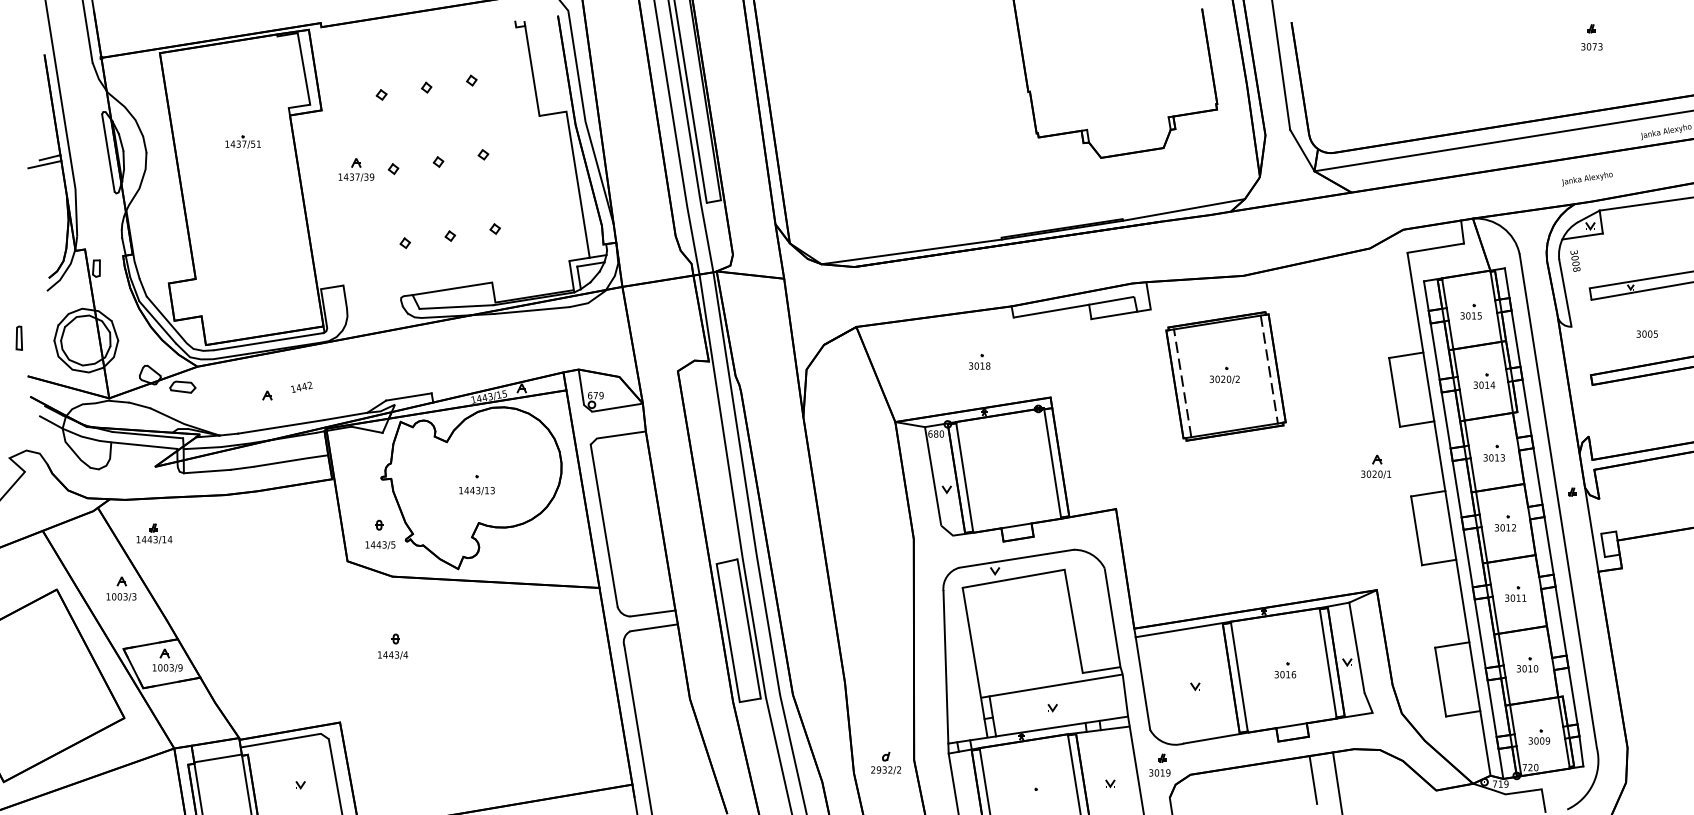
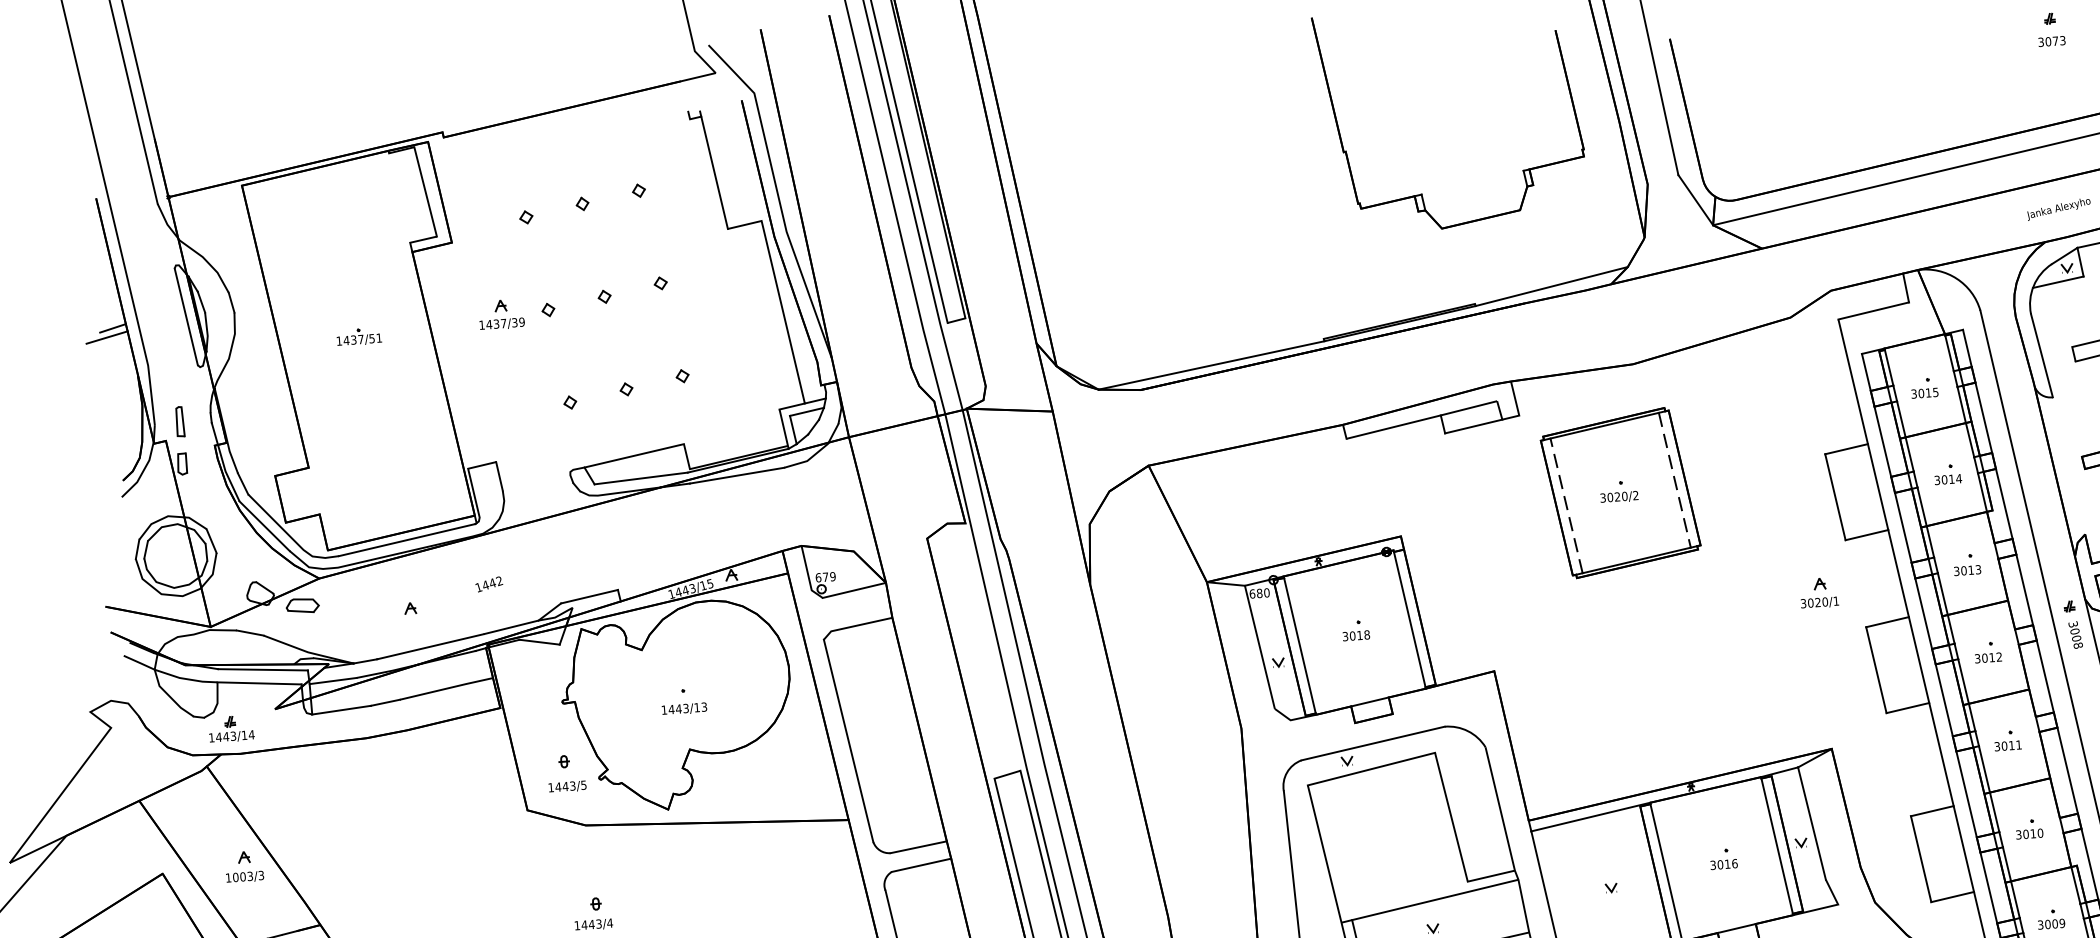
part: (242, 141) -> (358, 336), moved
text: (1575, 260) -> (2075, 634), moved
part: (18, 337) -> (179, 420), moved
part: (979, 361) -> (1355, 630), moved
text: (301, 386) -> (488, 583), moved
part: (154, 533) -> (231, 728), moved

